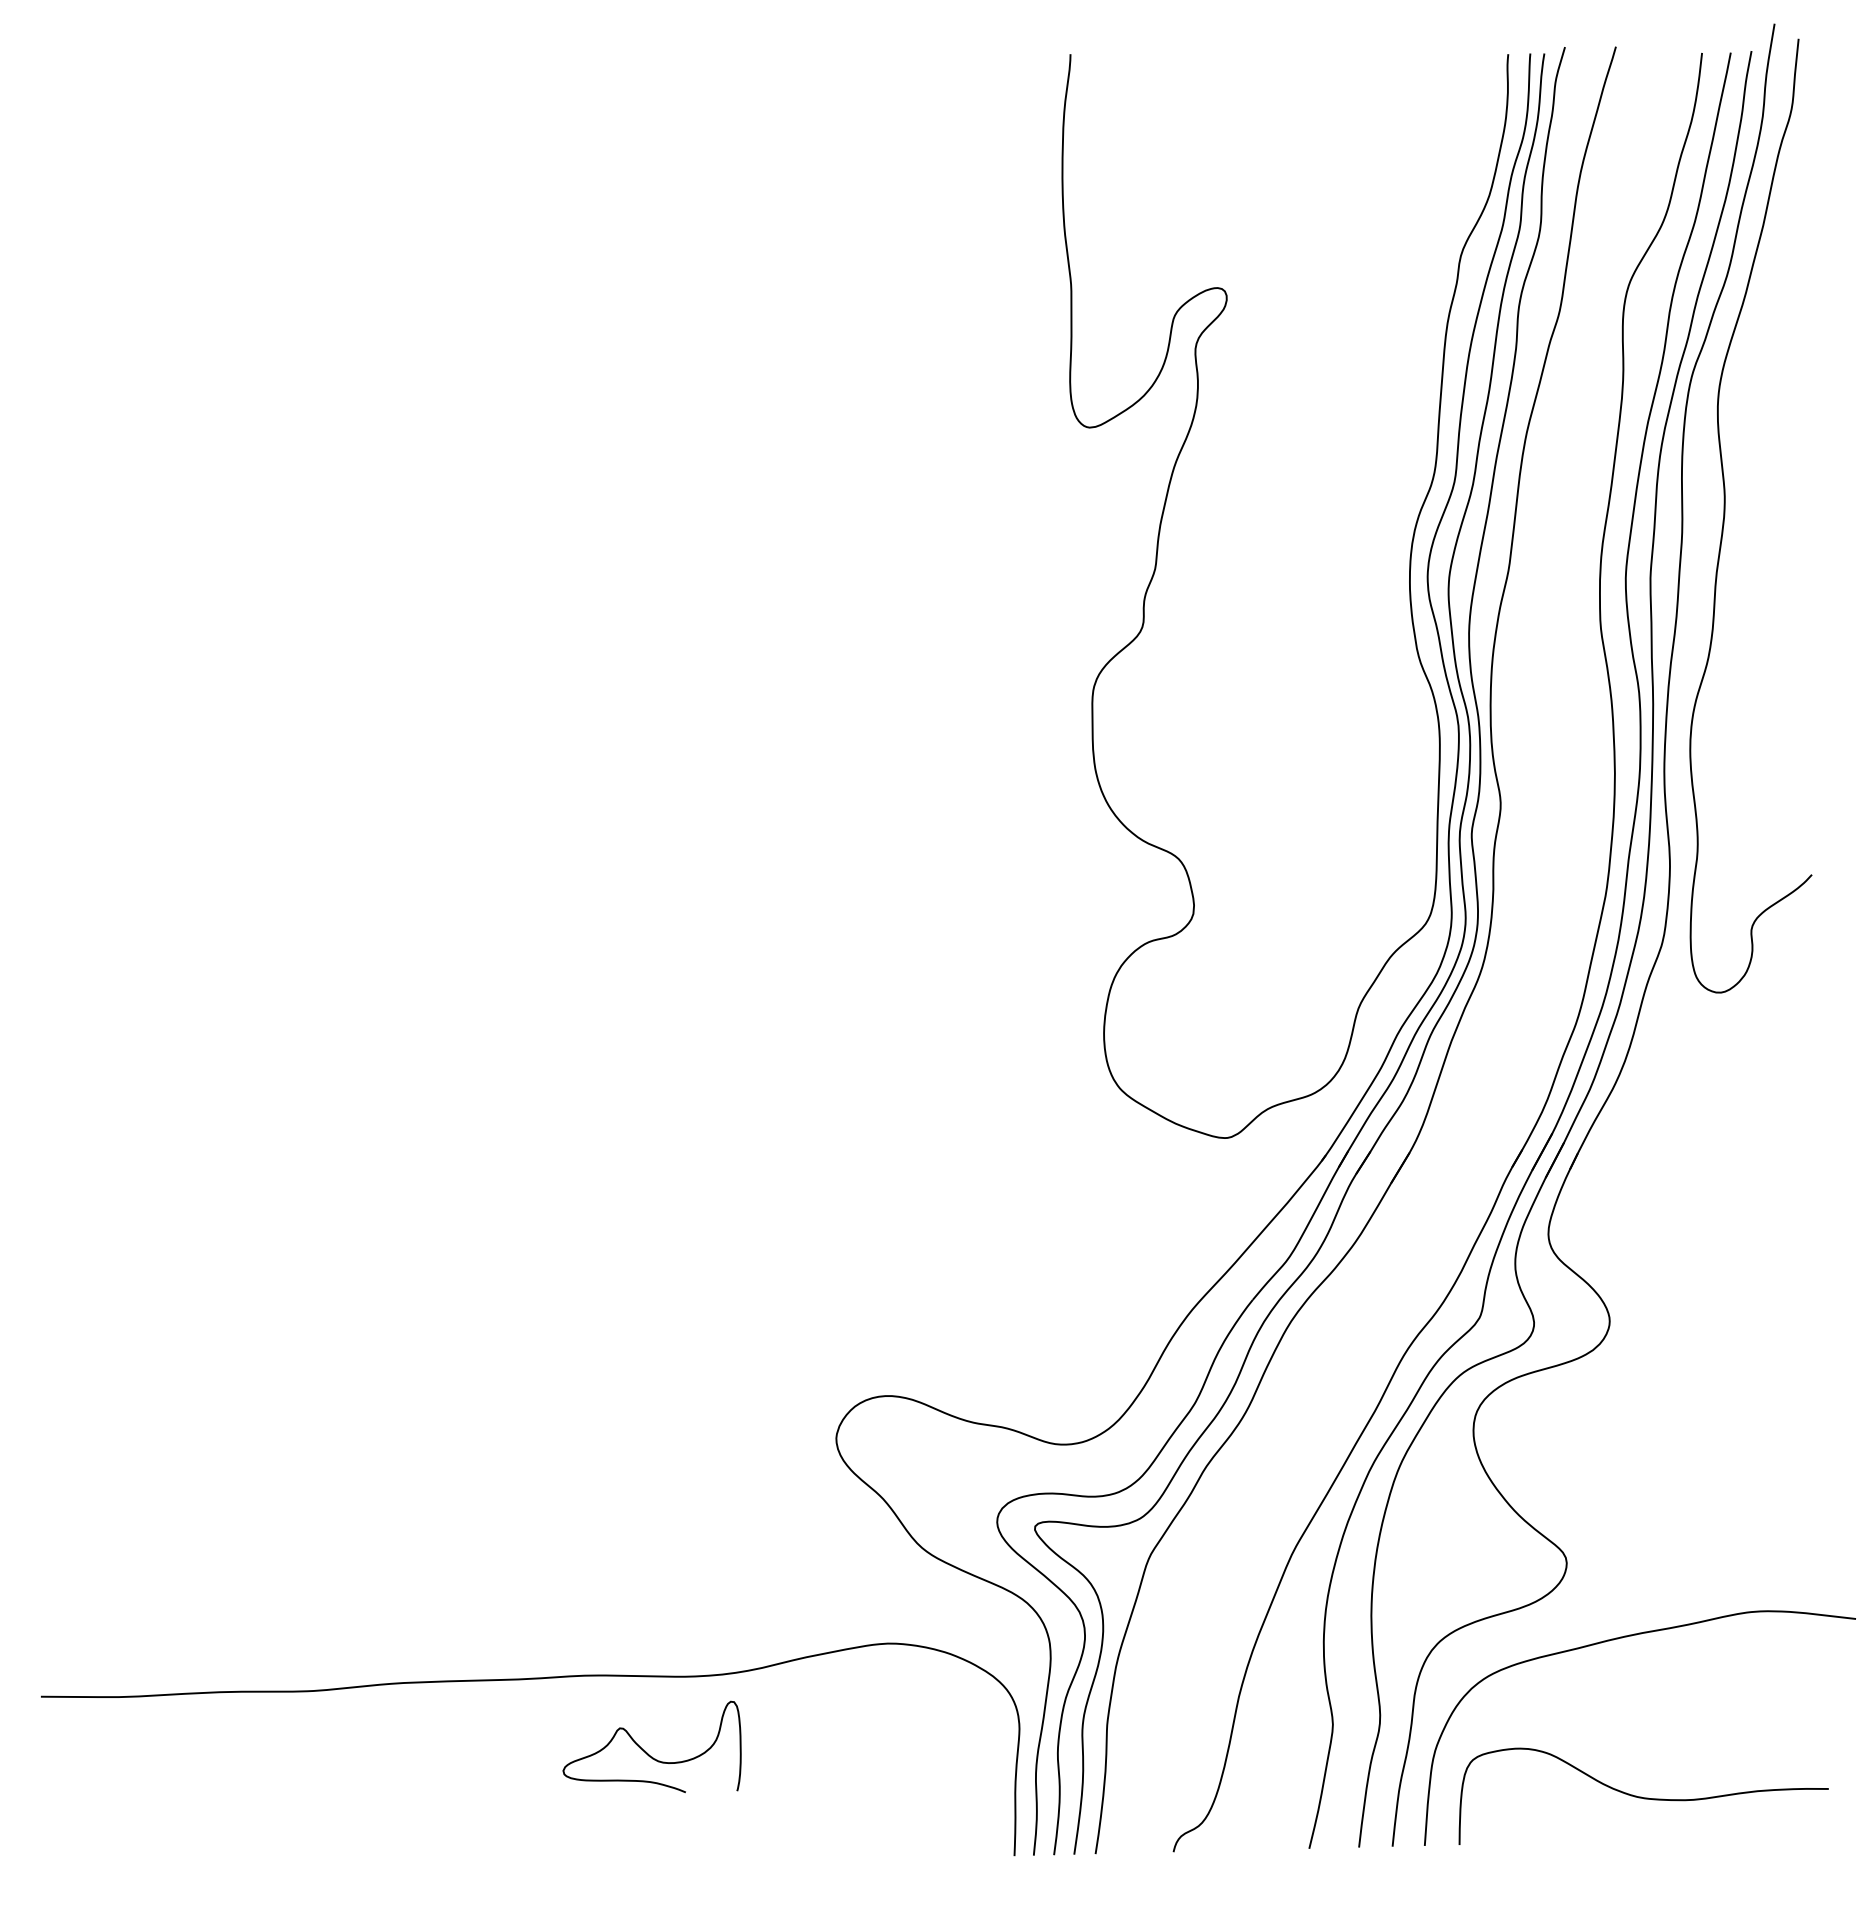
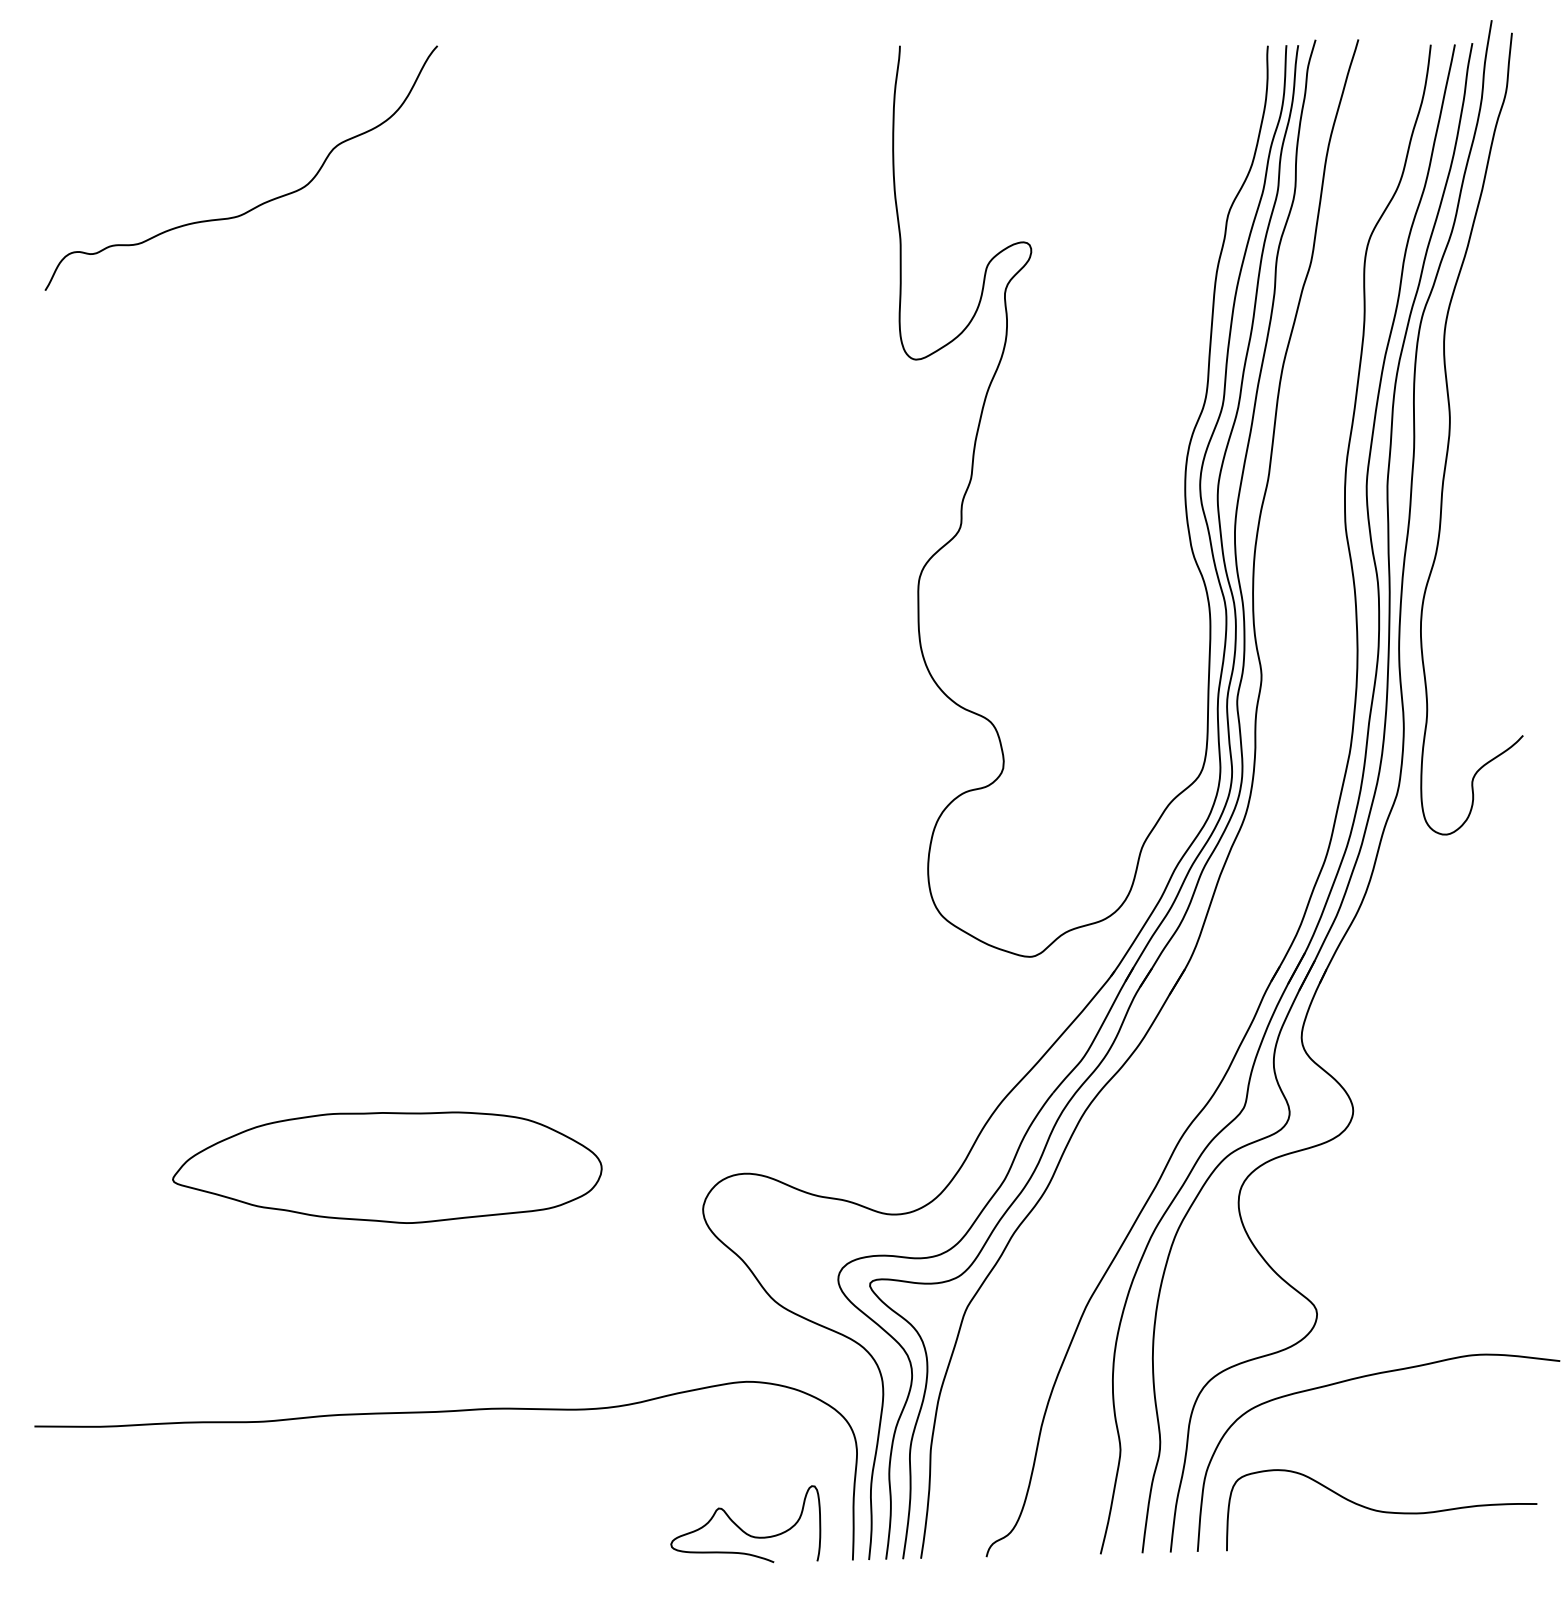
curve: (307, 243) -> (258, 204), added
part: (460, 1388) -> (387, 1167), added
curve: (646, 1751) -> (741, 1527), moved

